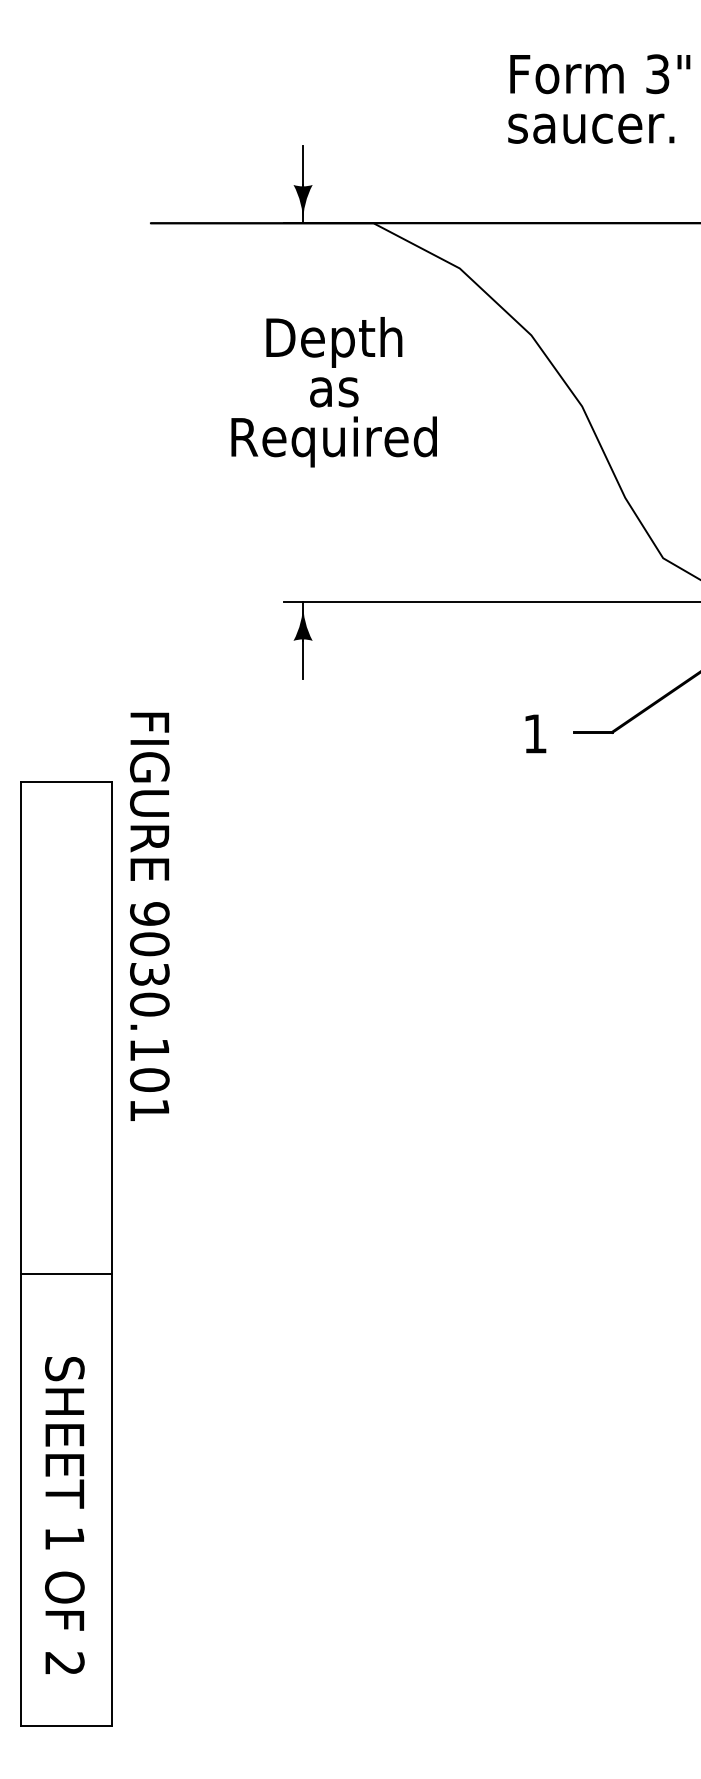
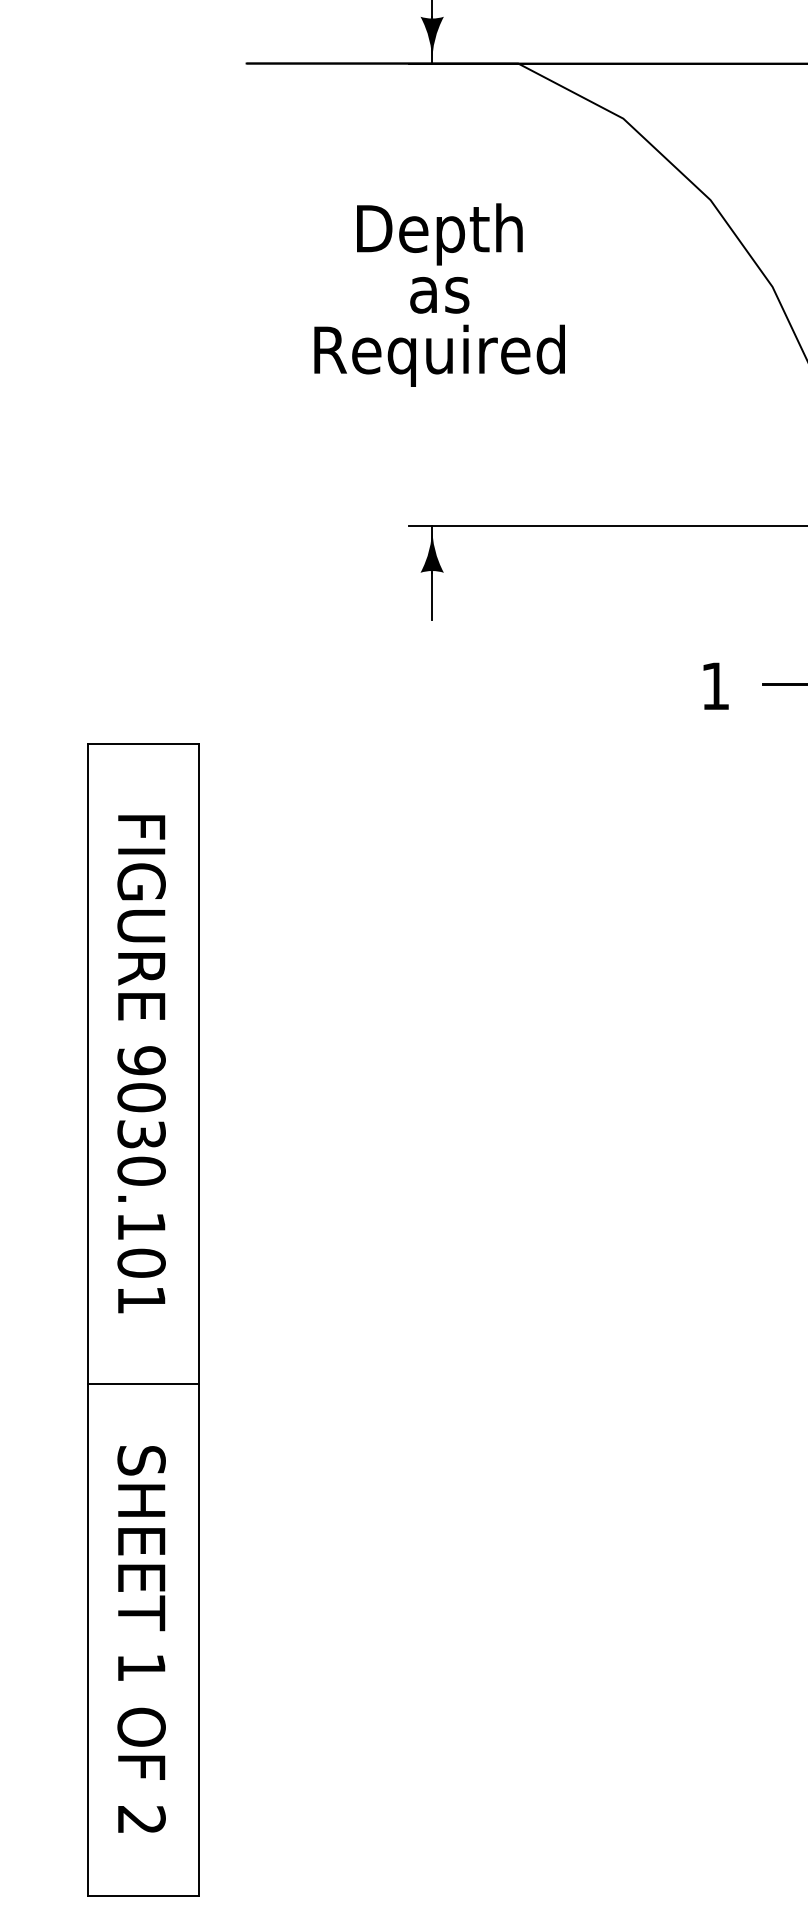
text: (333, 392) -> (438, 295), moved
text: (149, 916) -> (141, 1063), moved
line: (66, 1274) -> (143, 1384), moved

